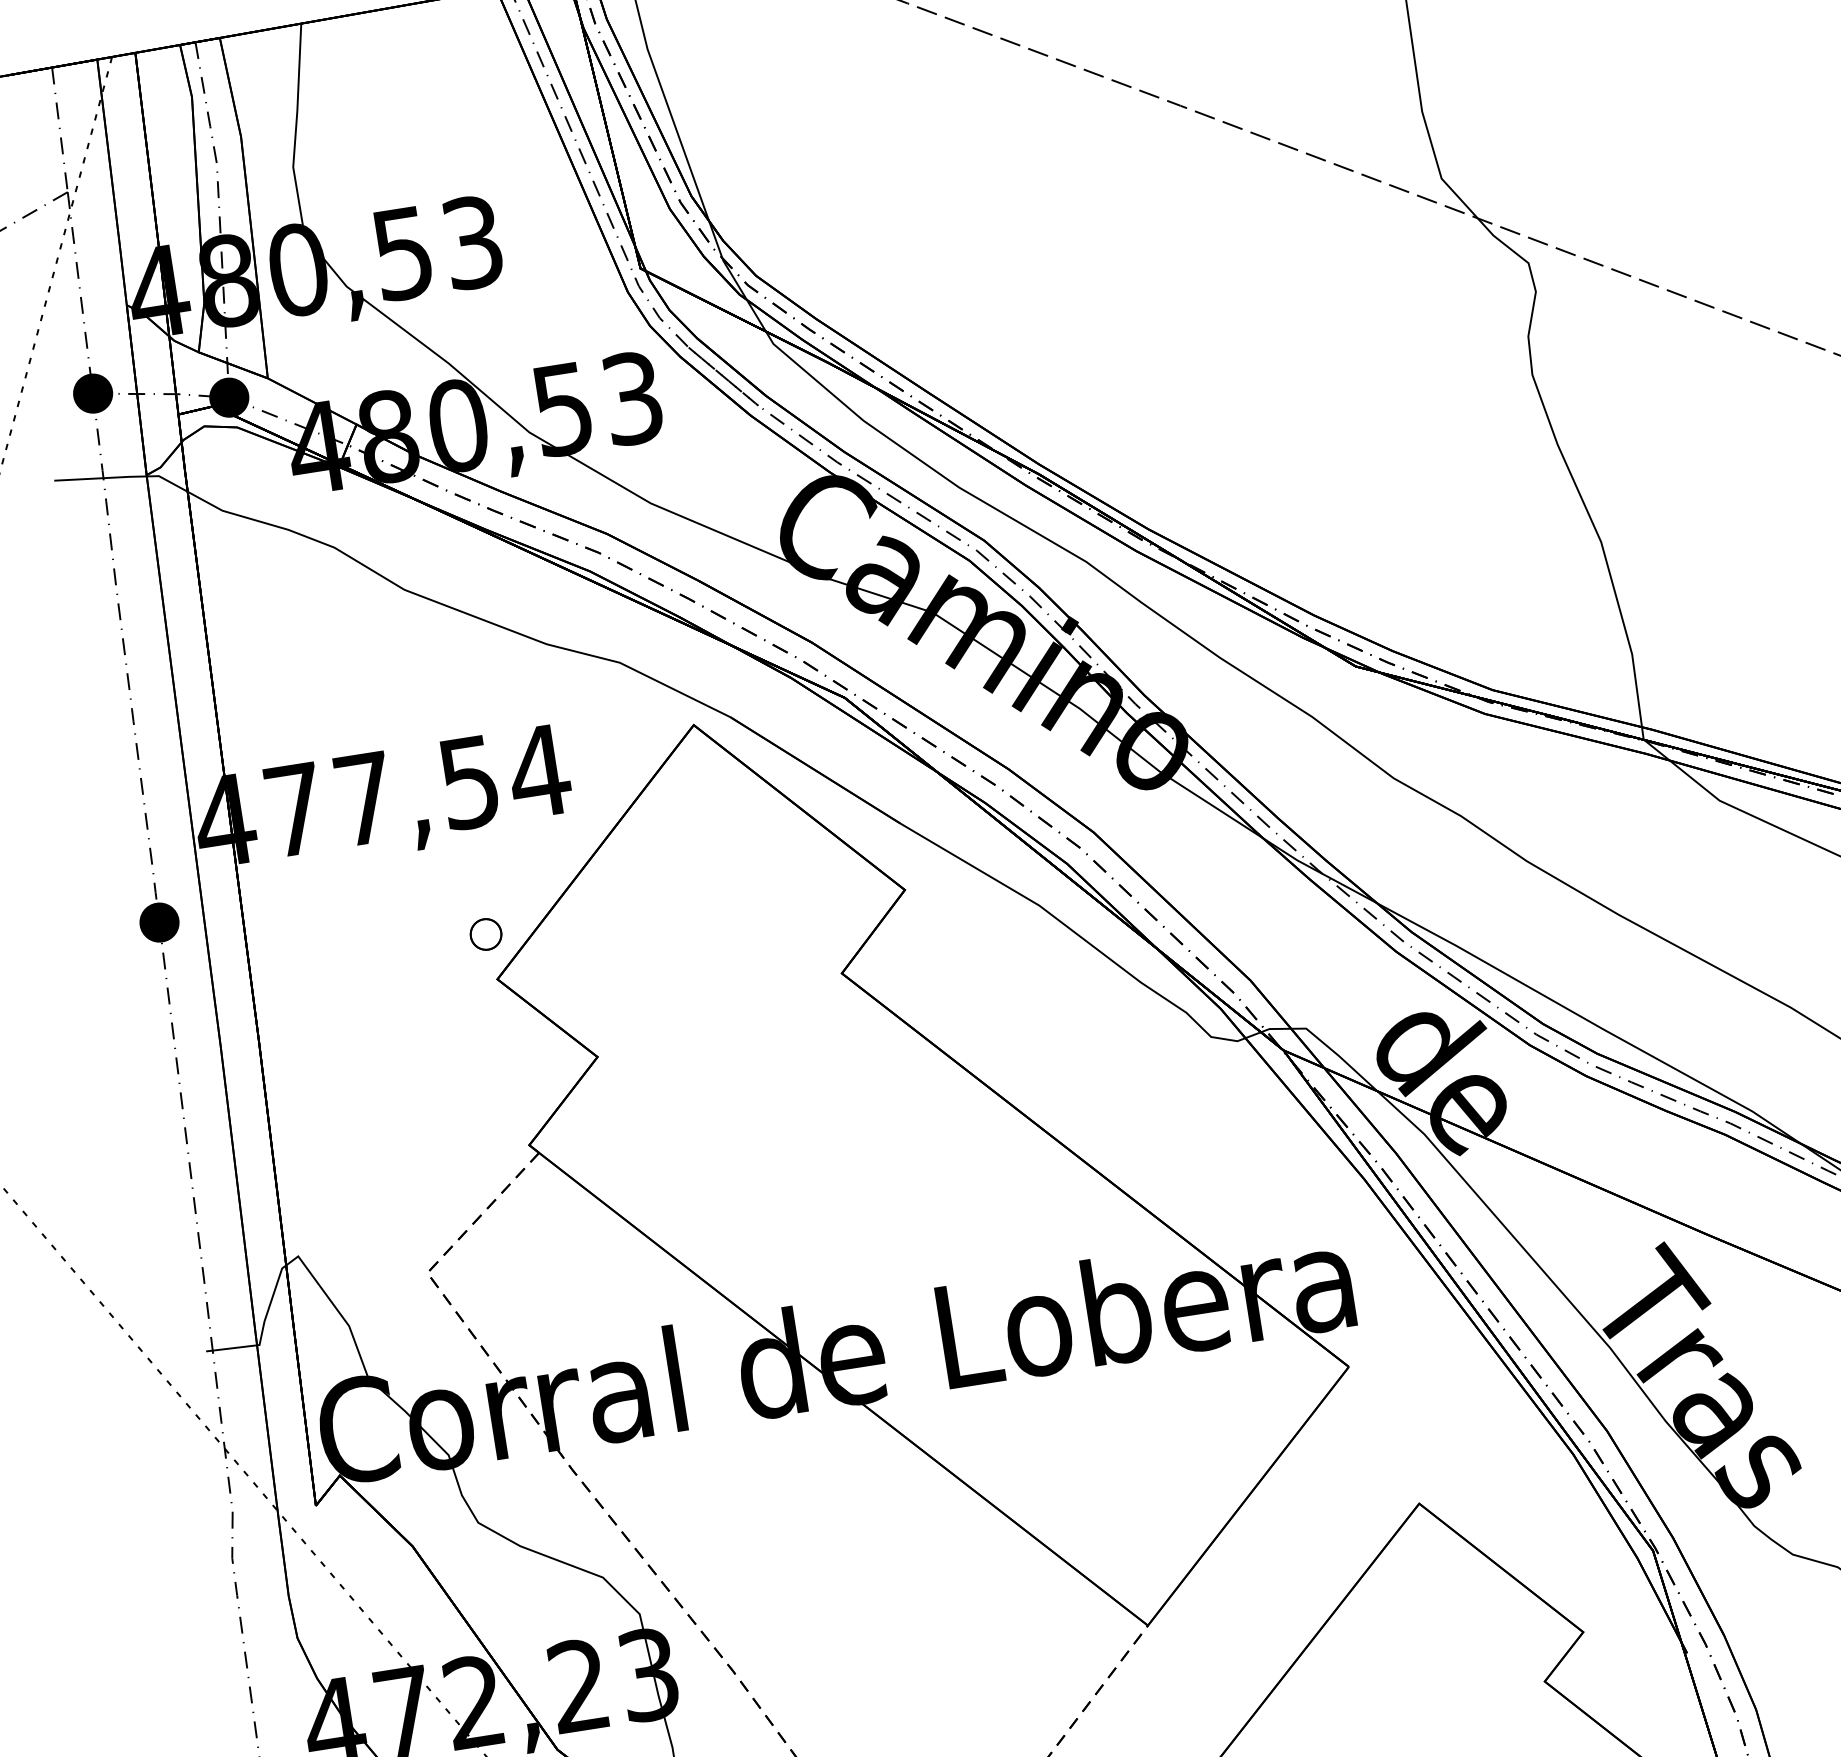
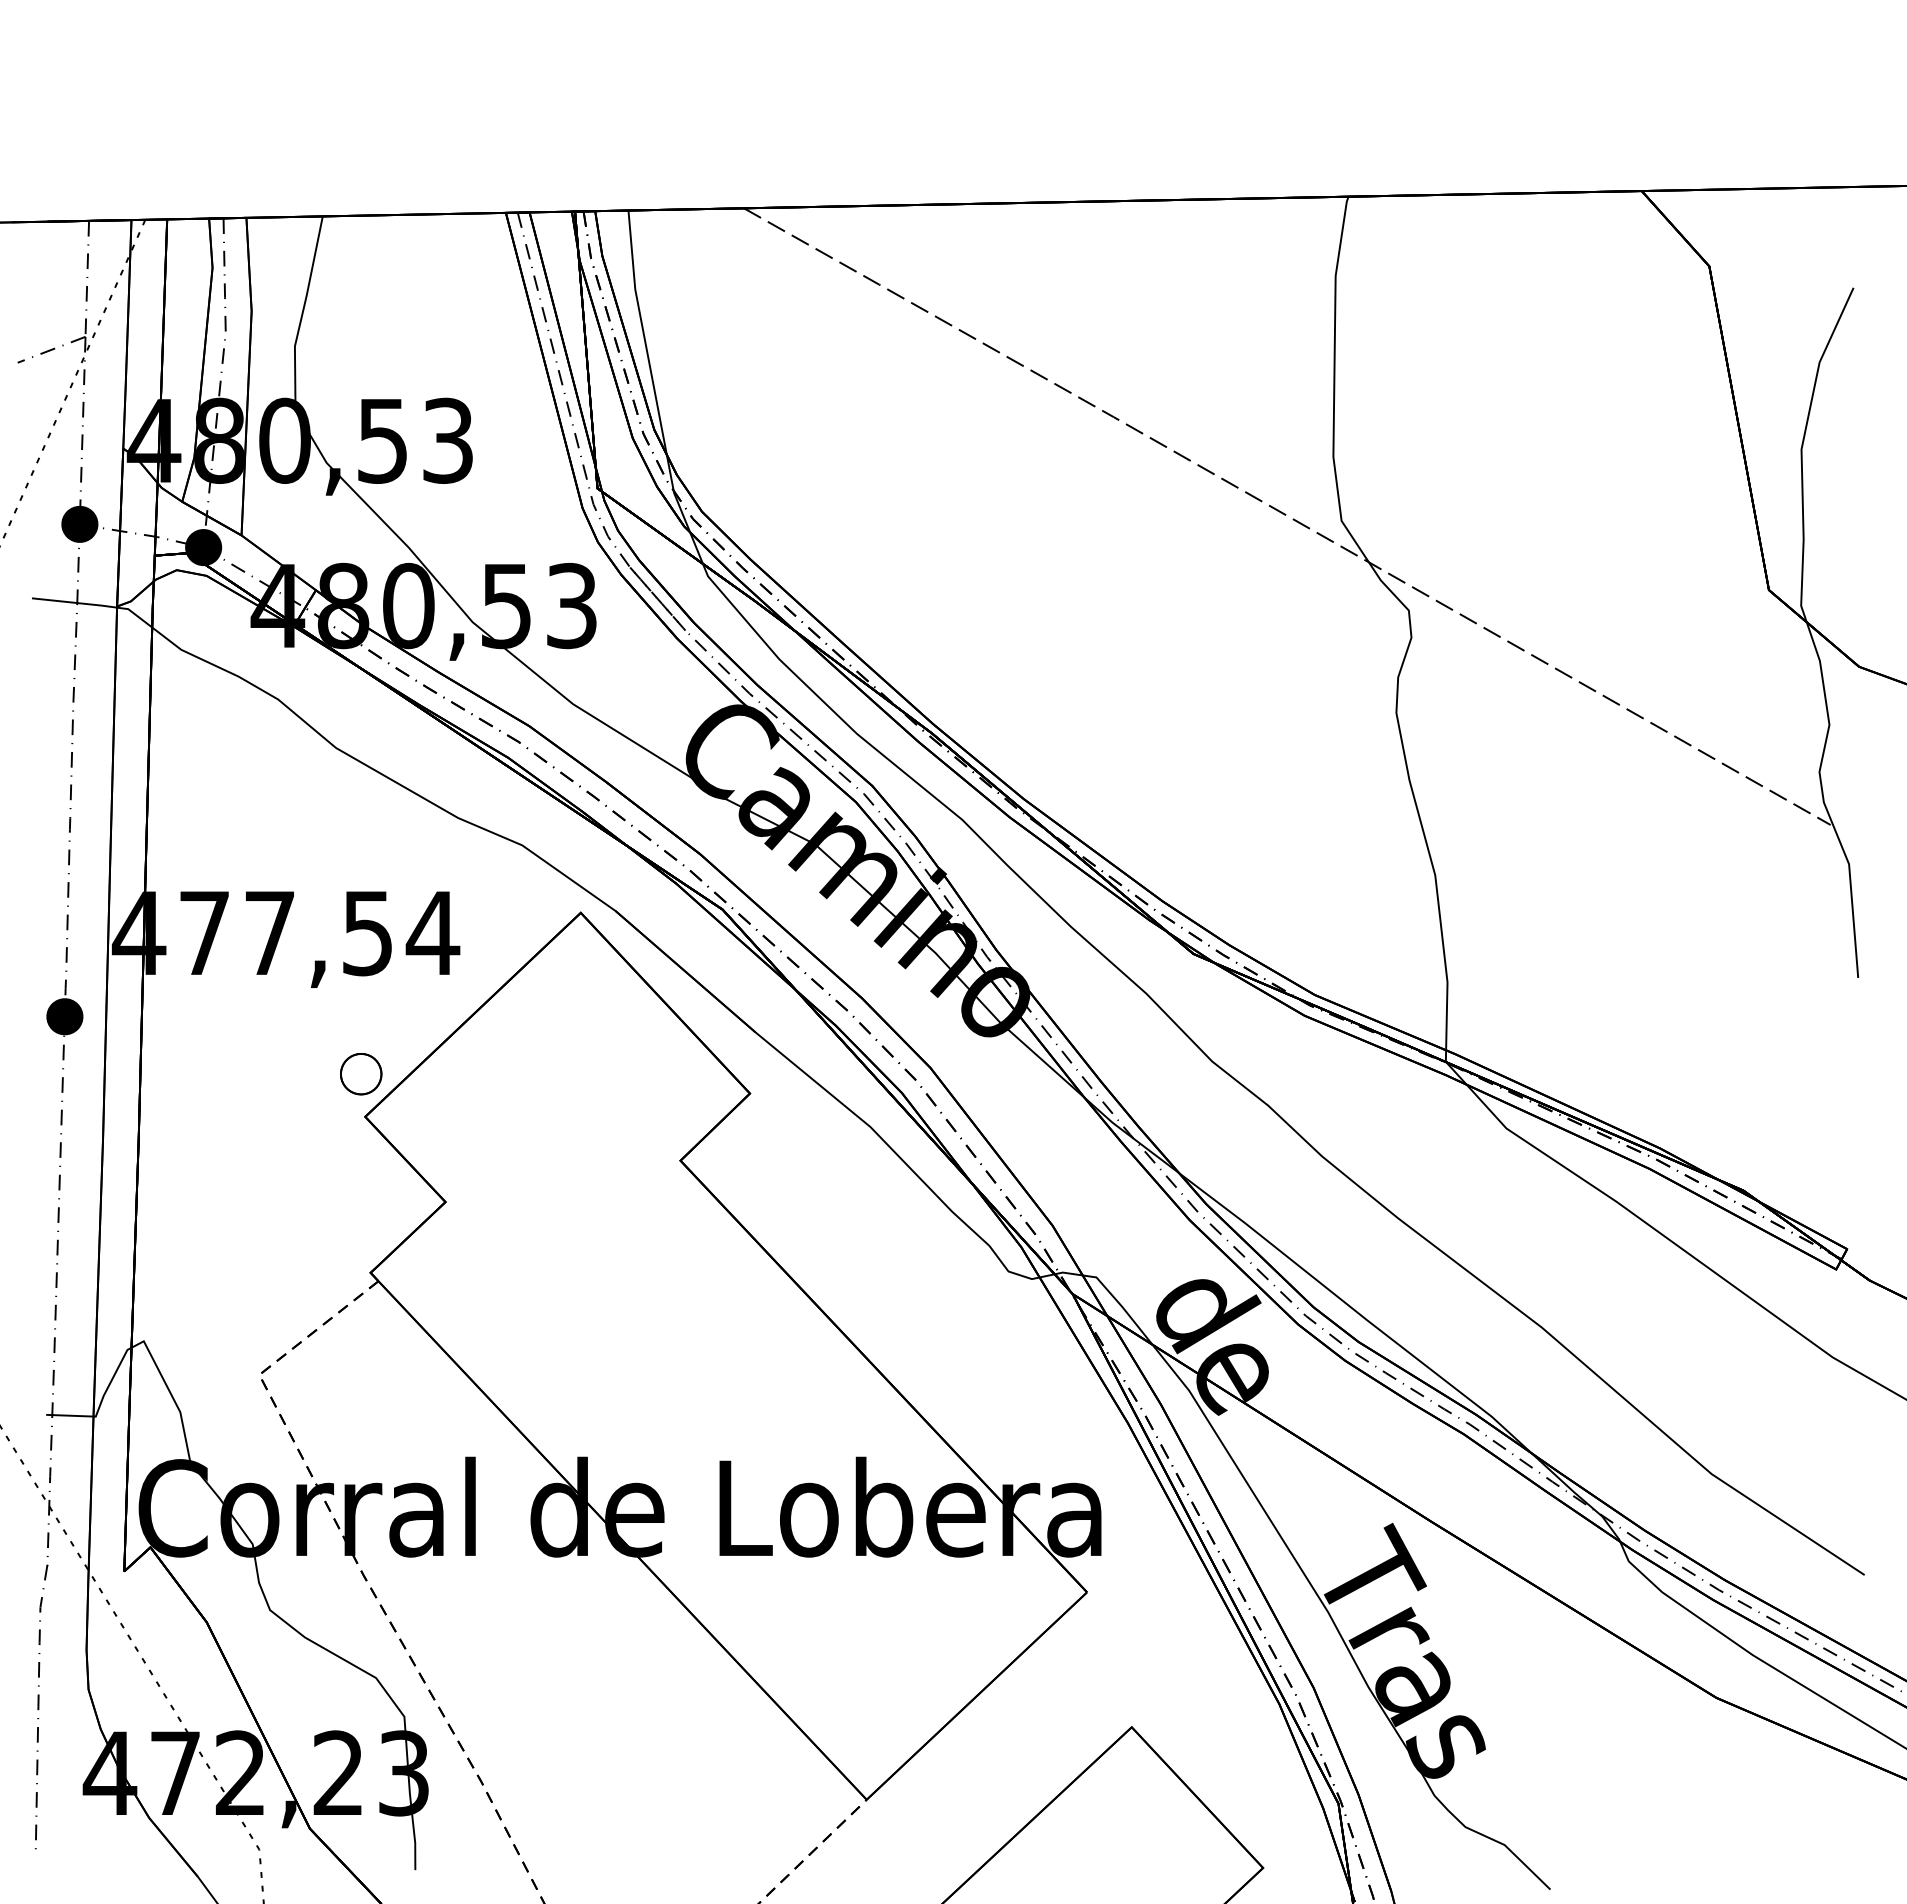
part: (486, 934) -> (361, 1074), size x1.43

